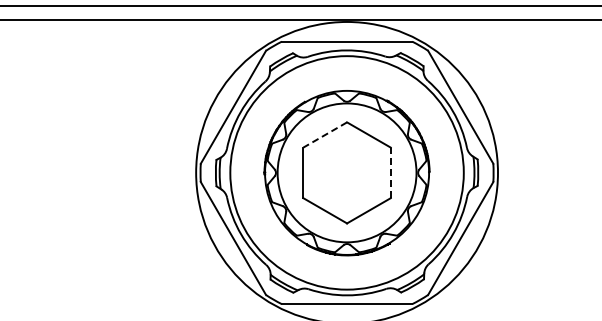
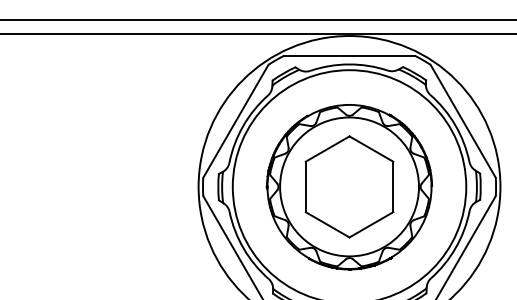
line: (324, 135) -> (326, 149), dashed -> solid
line: (390, 172) -> (392, 186), dashed -> solid

